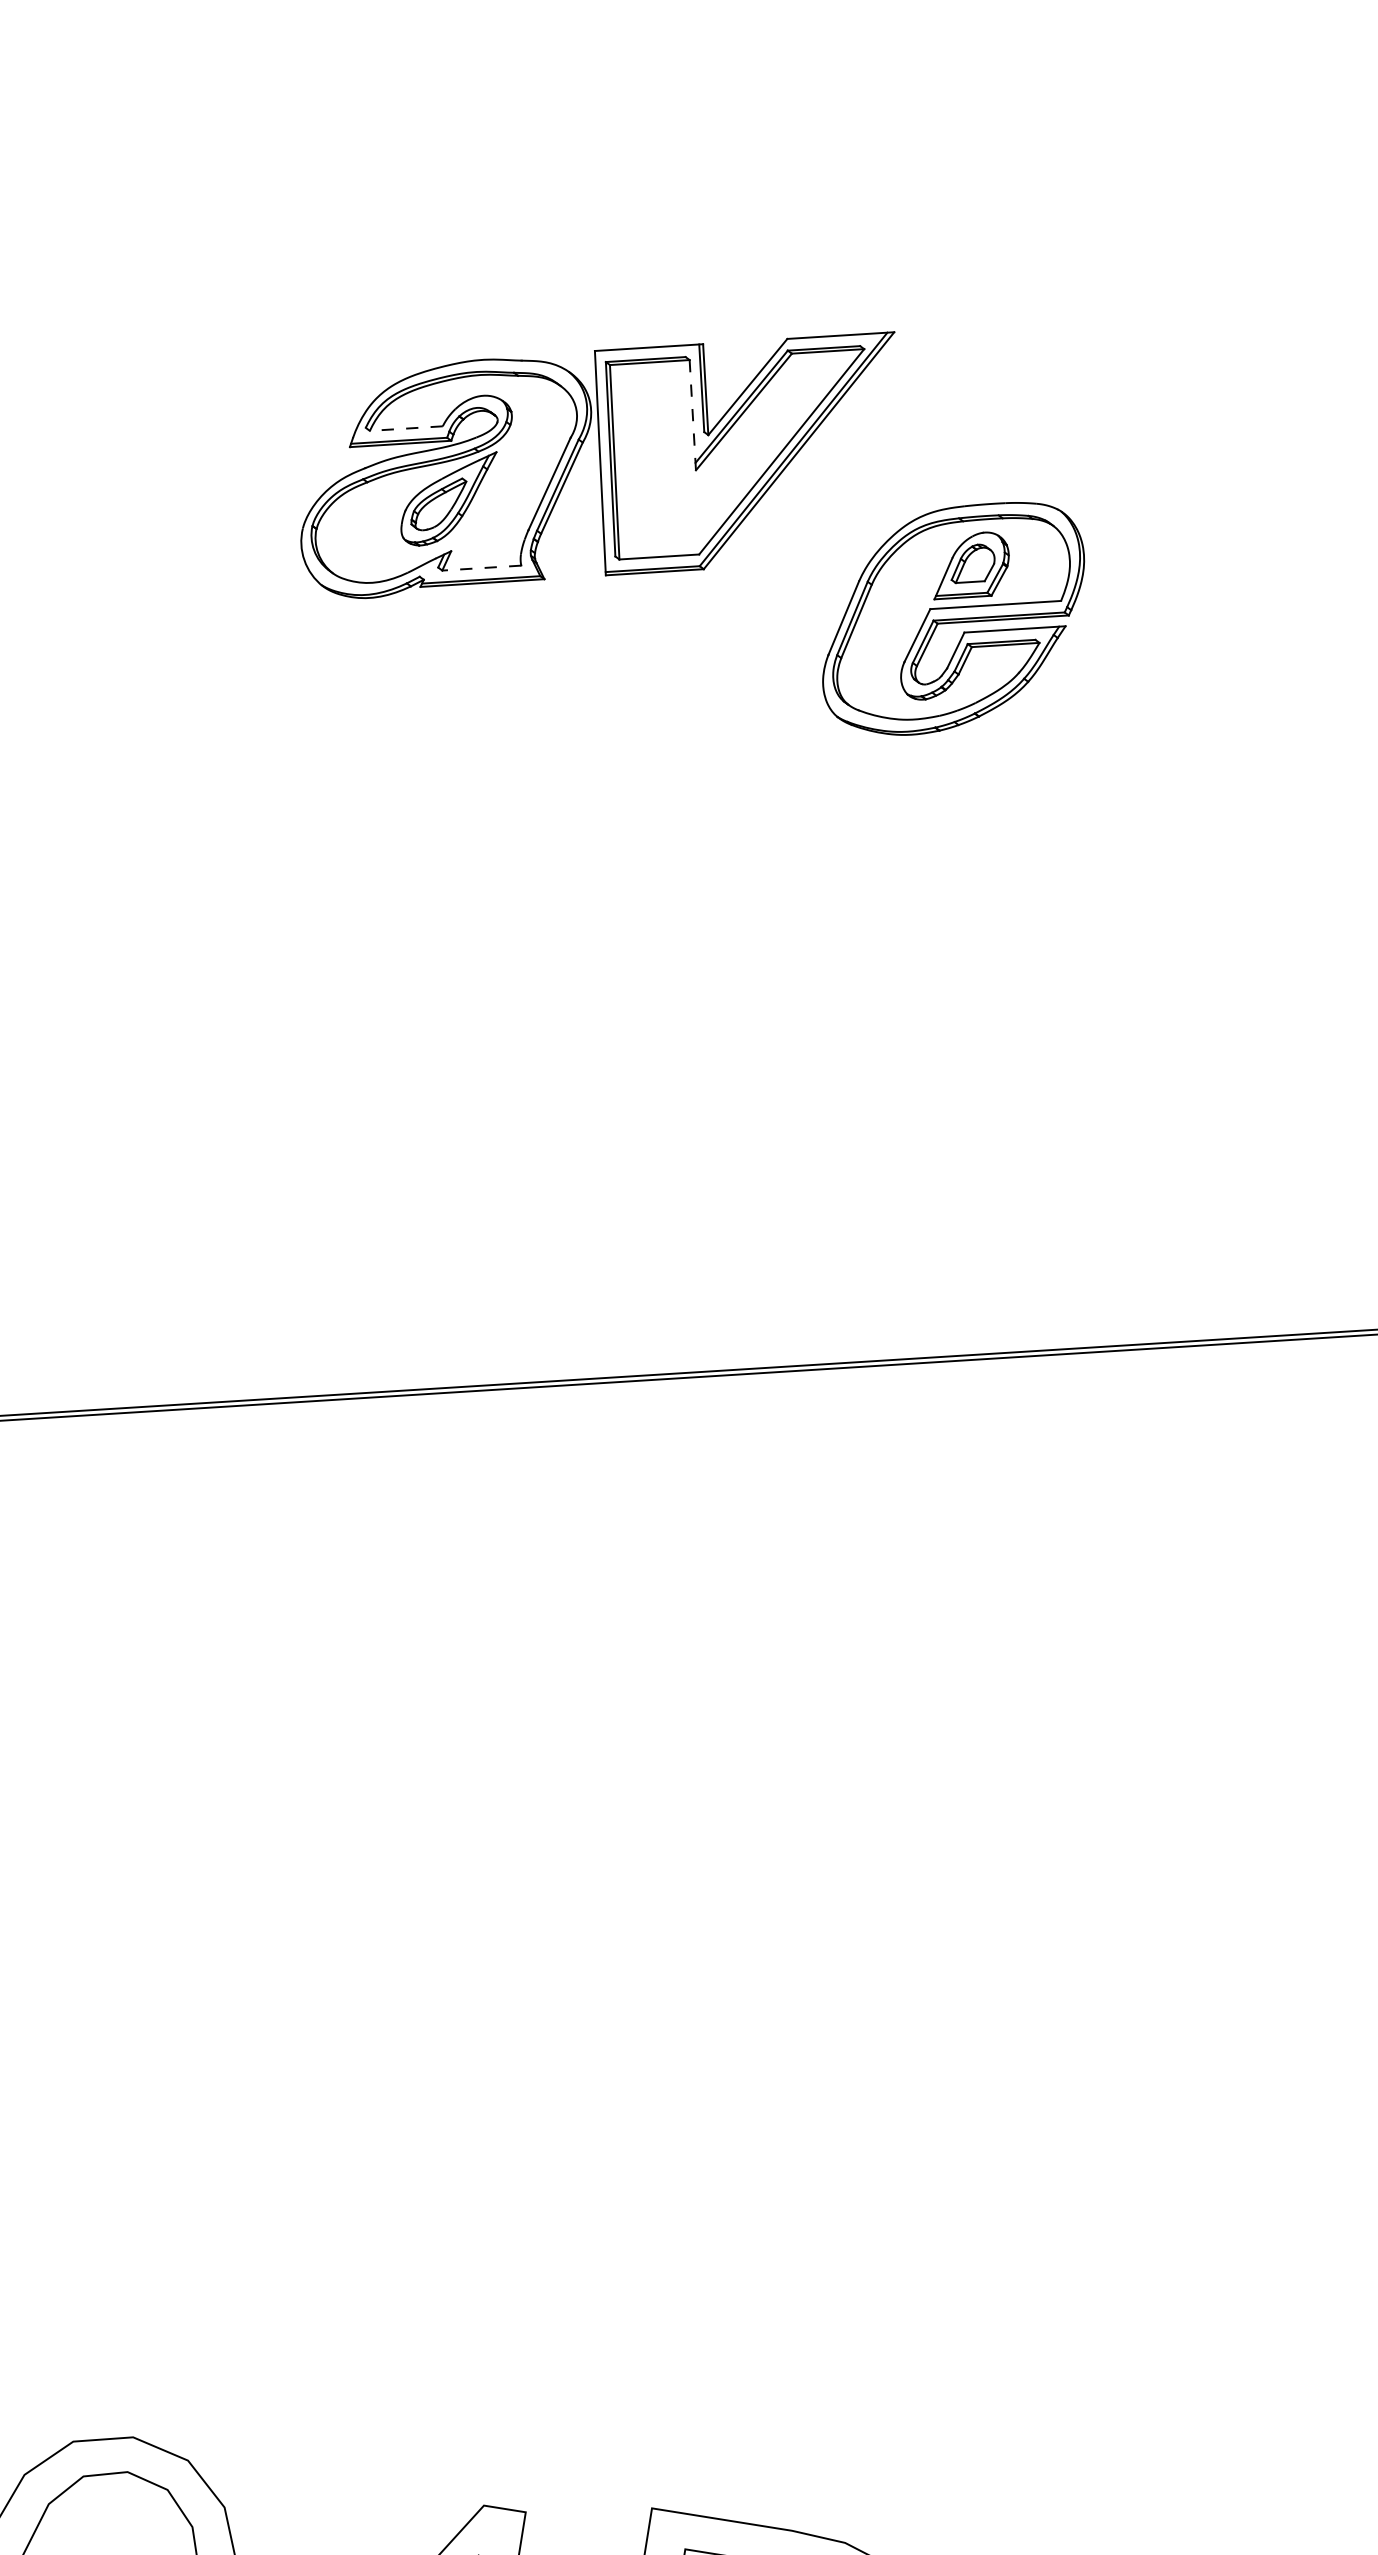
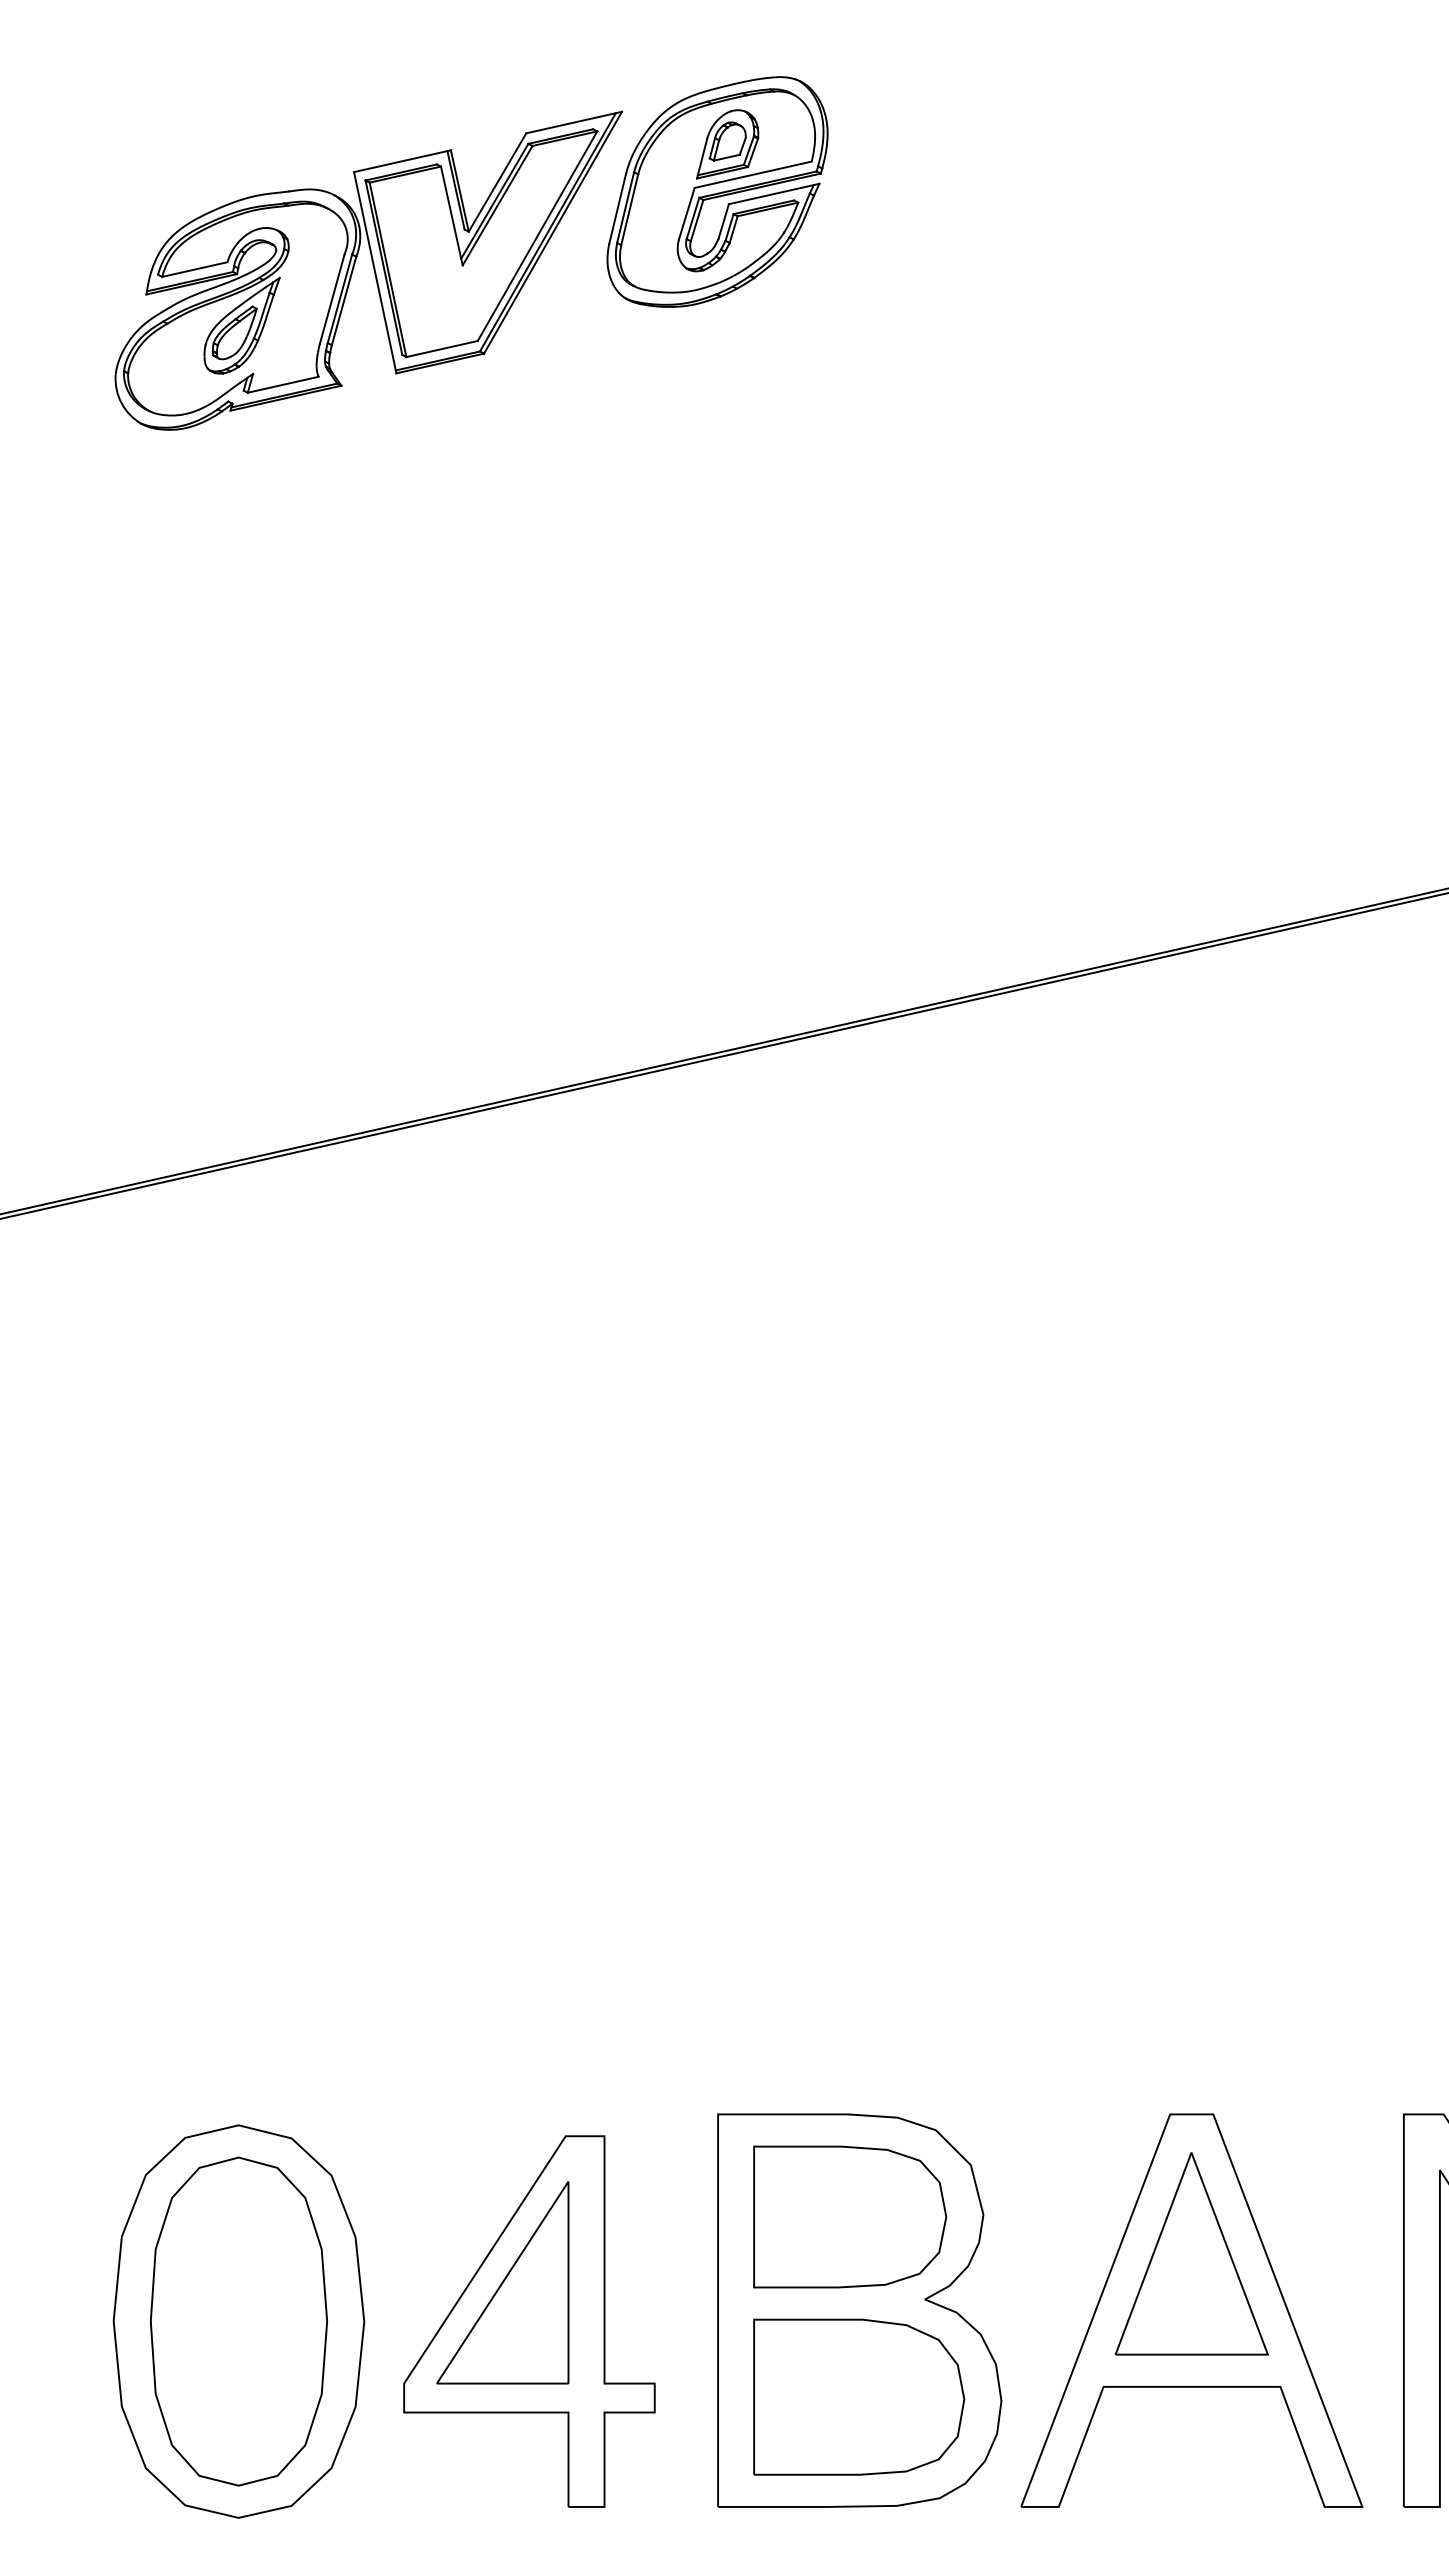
line: (692, 415) -> (451, 216), dashed -> solid
line: (406, 428) -> (194, 269), dashed -> solid
line: (481, 567) -> (282, 384), dashed -> solid
part: (954, 616) -> (717, 191), moved

